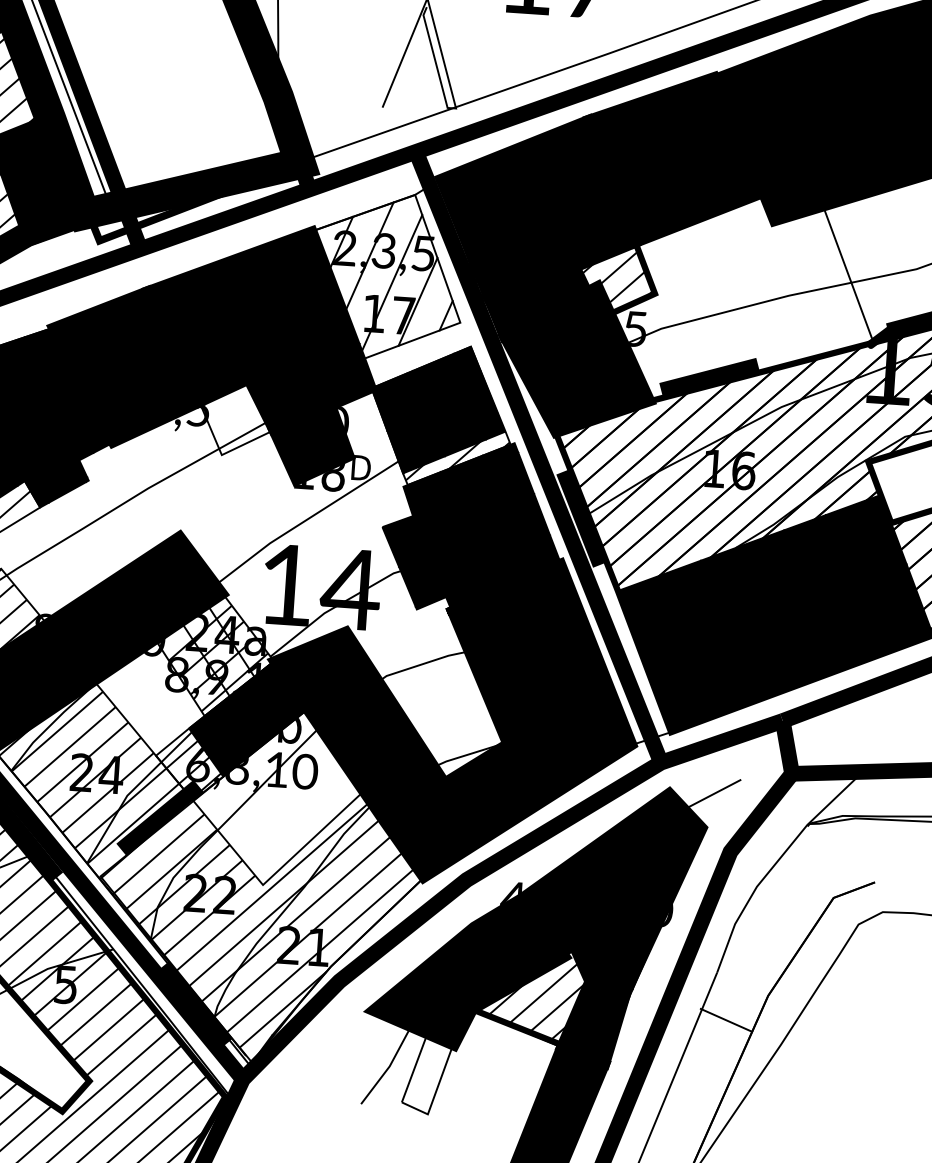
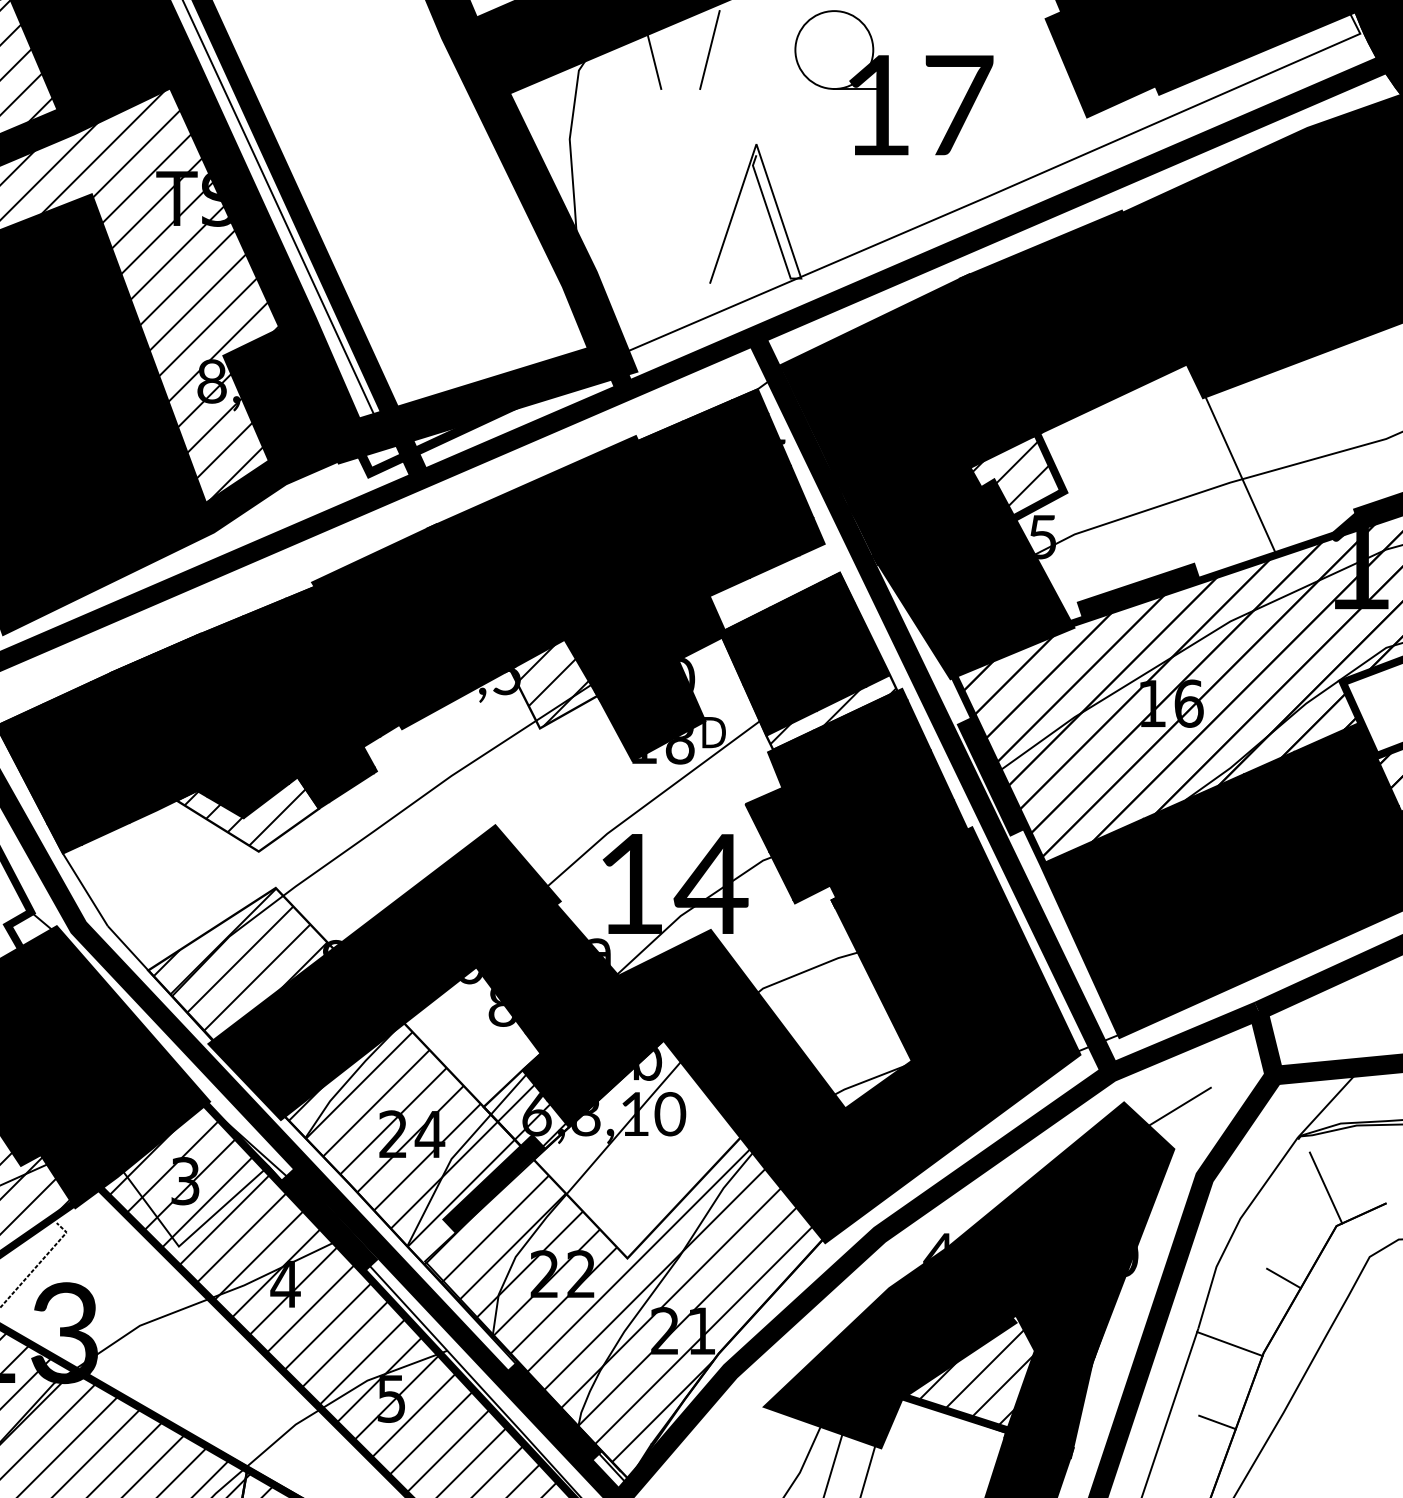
line: (847, 271) -> (1240, 474), moved
fill: (385, 276) -> (728, 493), added
hatch: (236, 416) -> (554, 679), added
fill: (215, 654) -> (548, 976), added
line: (826, 866) -> (1325, 1187), added
line: (788, 937) -> (1283, 1278), added
line: (726, 1019) -> (1229, 1343), moved
line: (727, 1049) -> (1217, 1422), added

